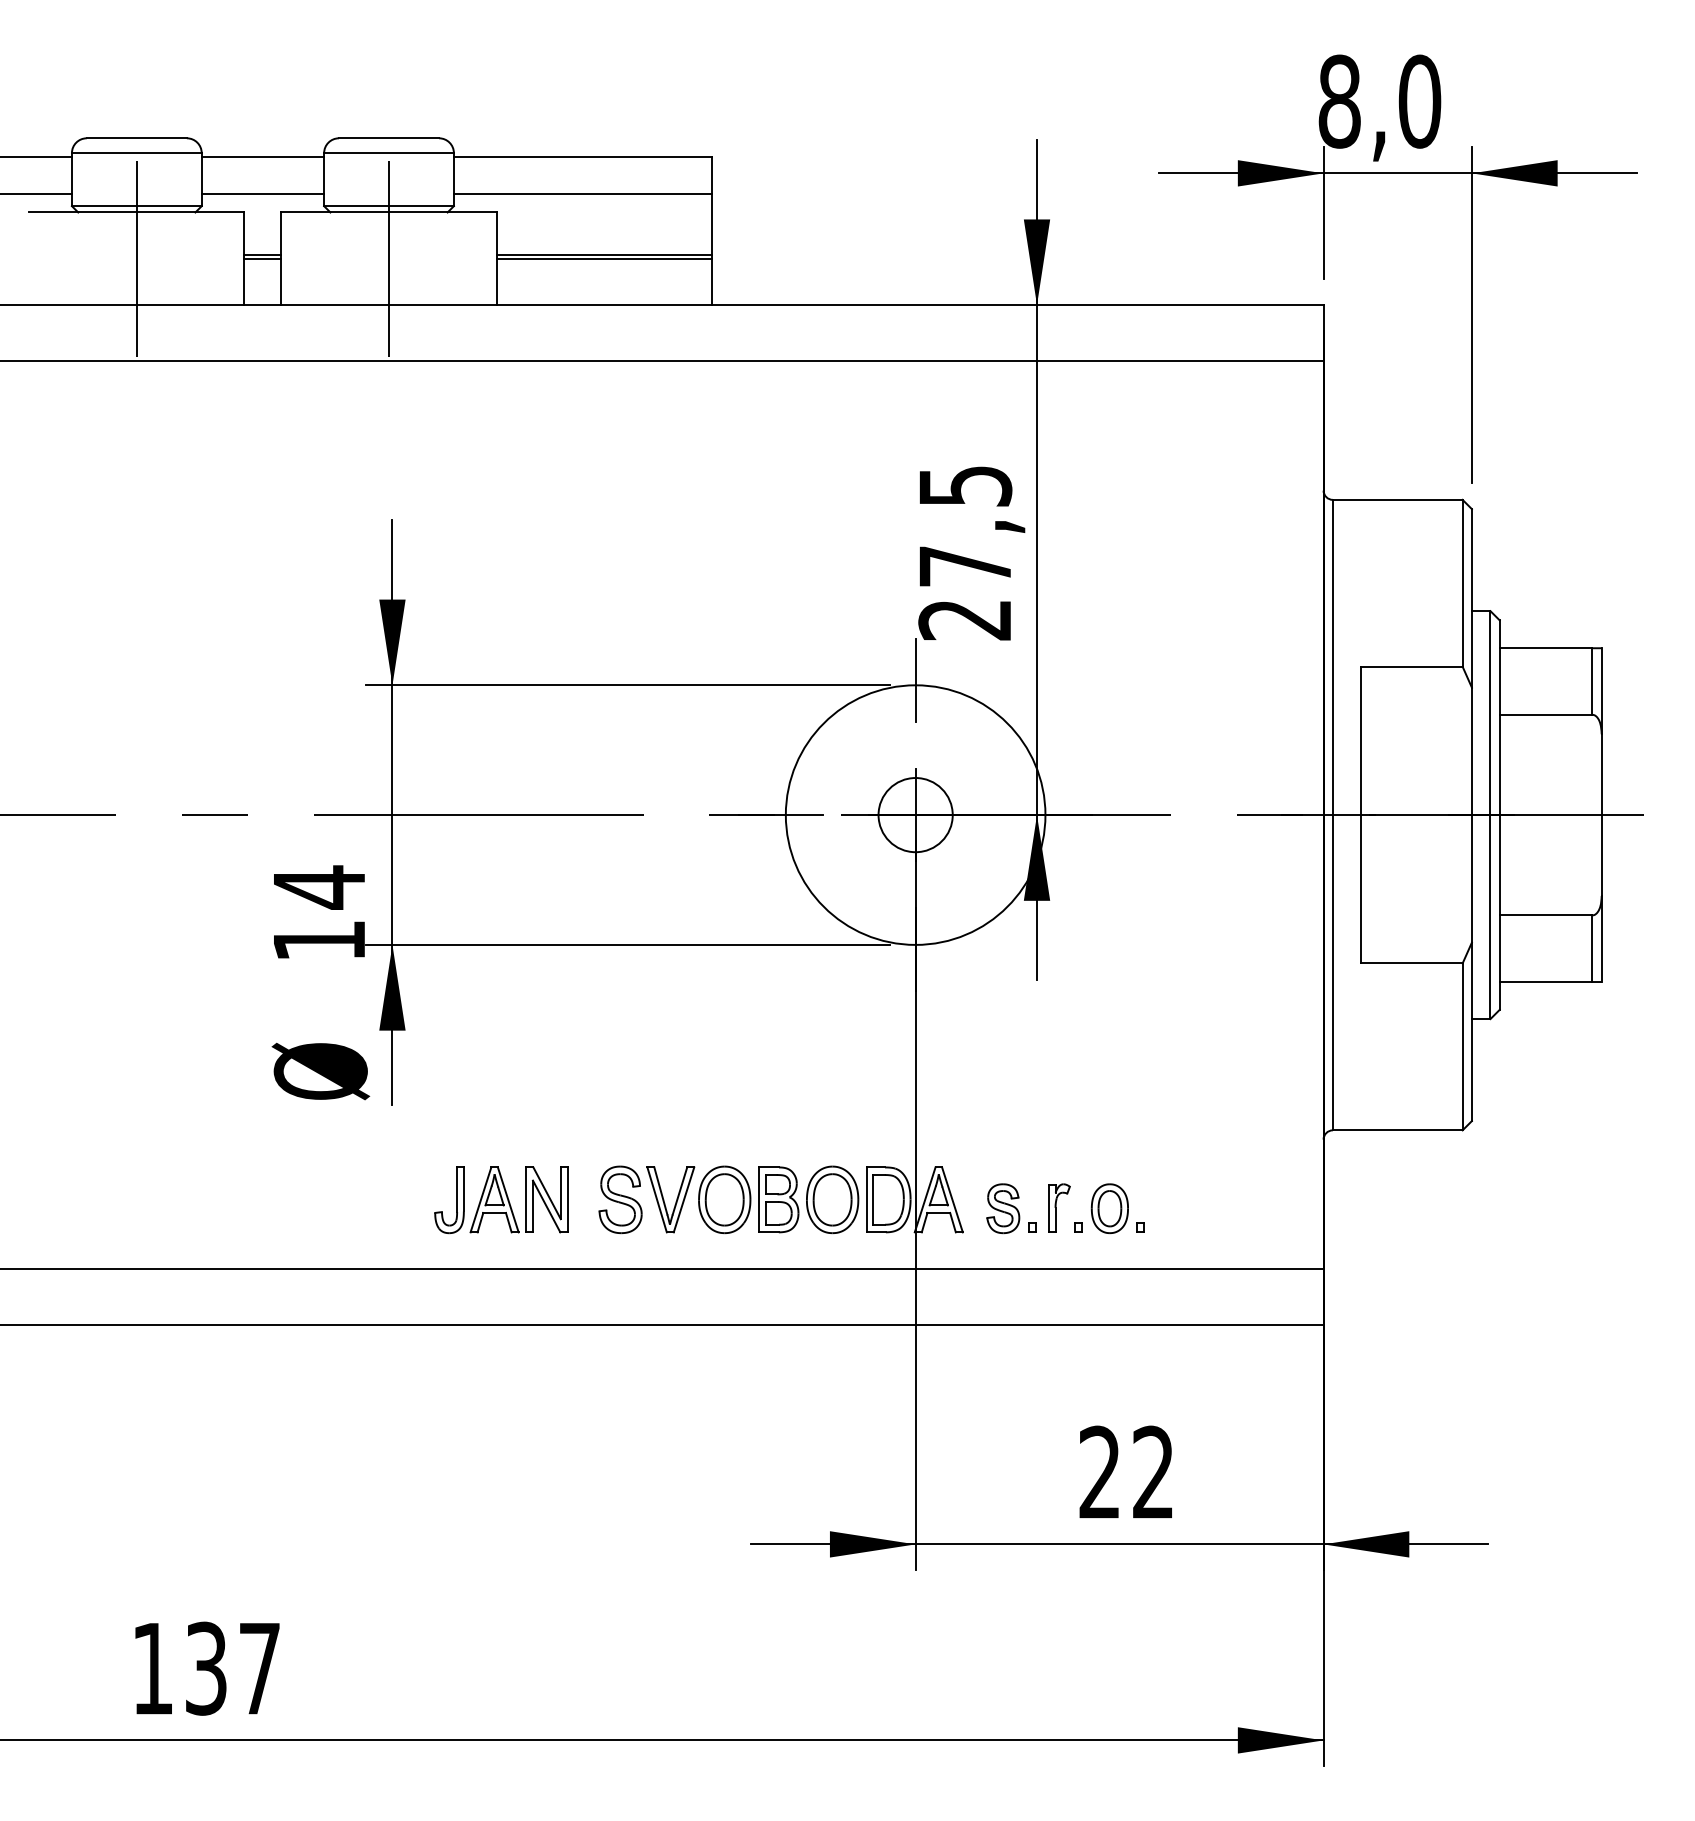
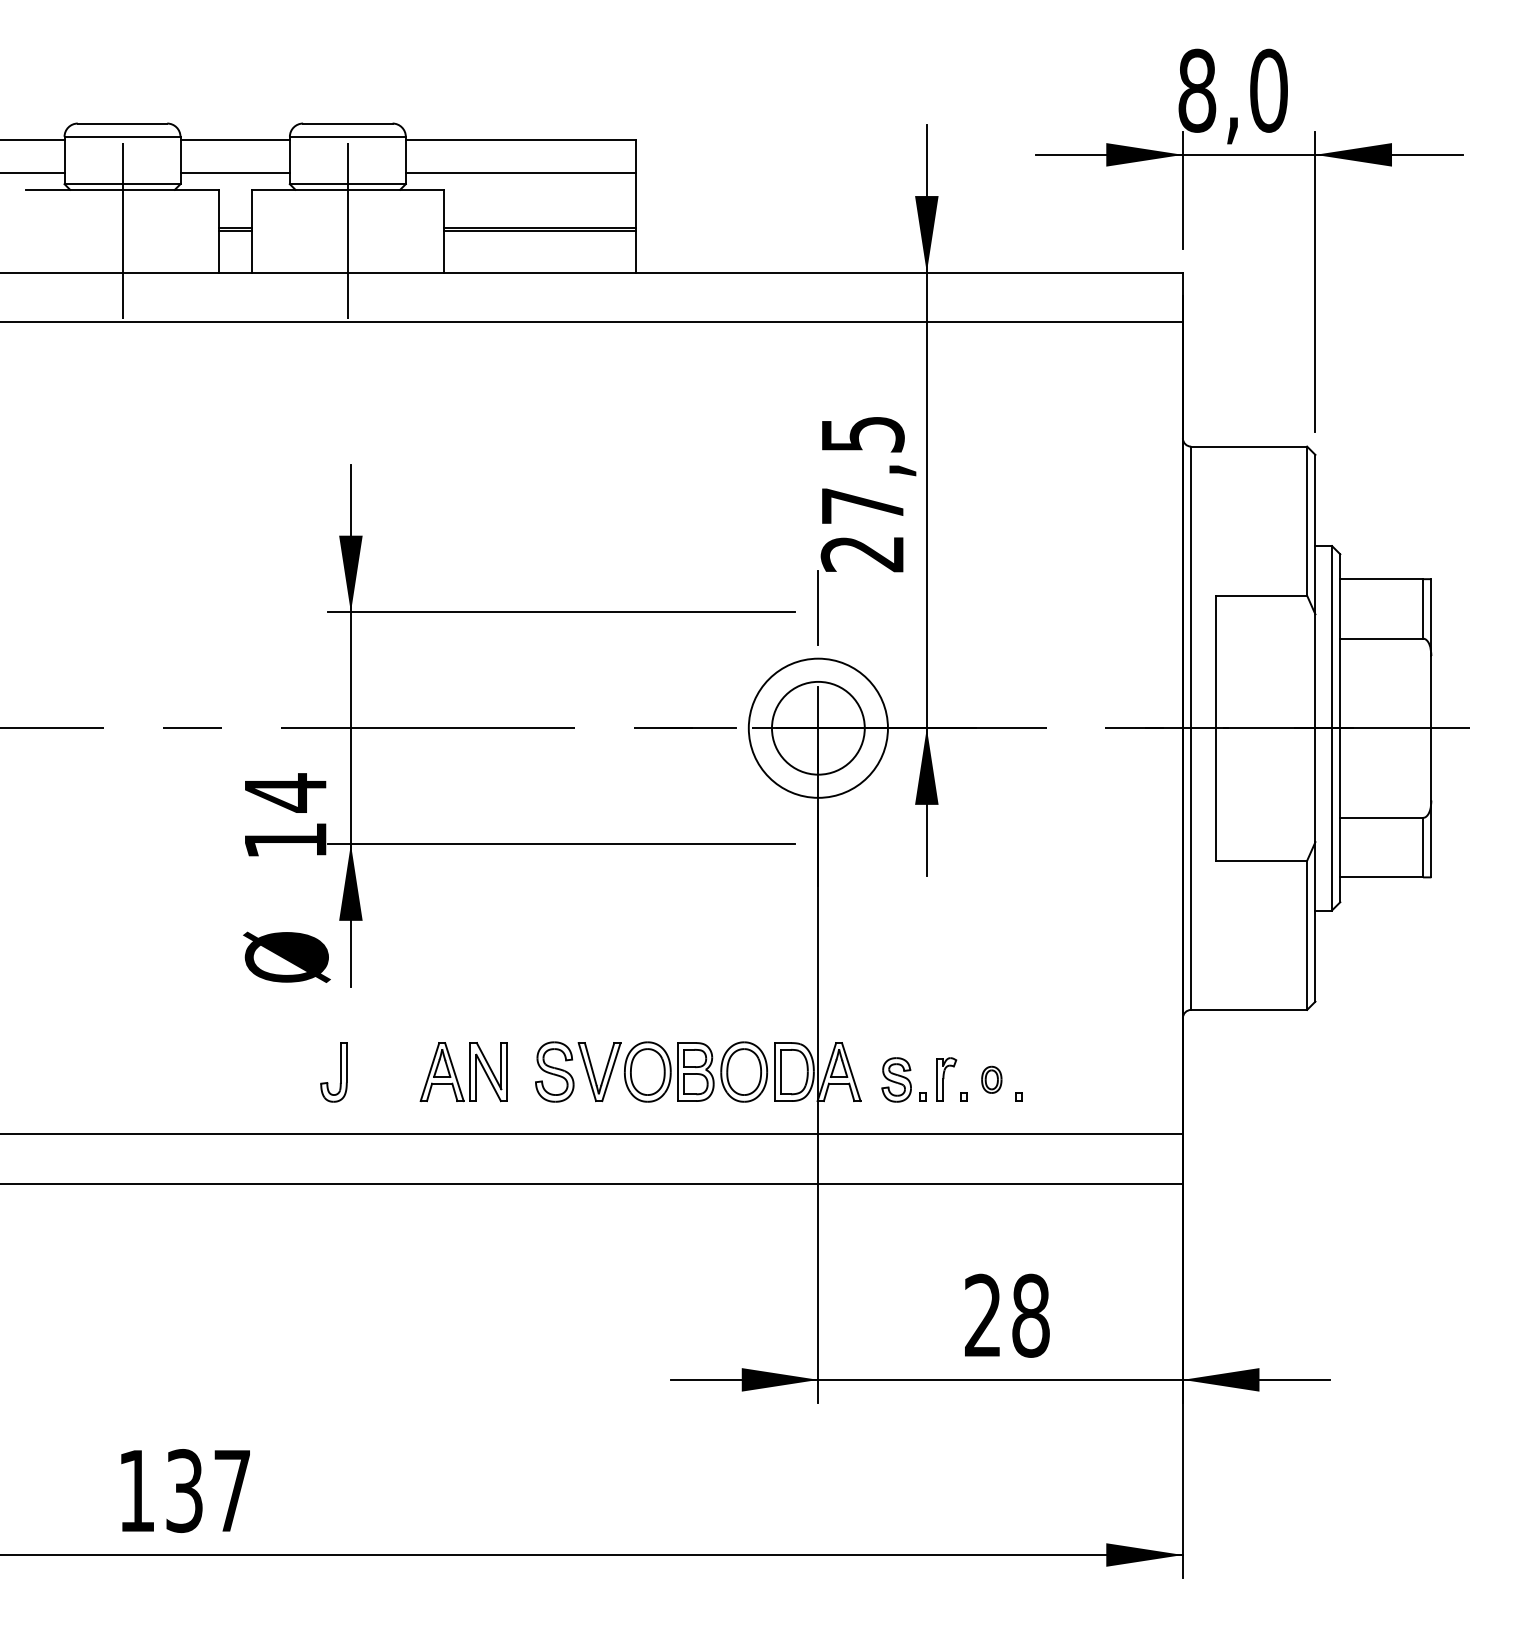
circle: (915, 814) -> (818, 727), size x0.6
circle: (915, 815) -> (818, 728), size x1.4
part: (456, 1200) -> (340, 1072), moved
part: (1109, 1208) -> (991, 1079), size x0.6
text: (1153, 1472) -> (1030, 1315), 22 -> 28

